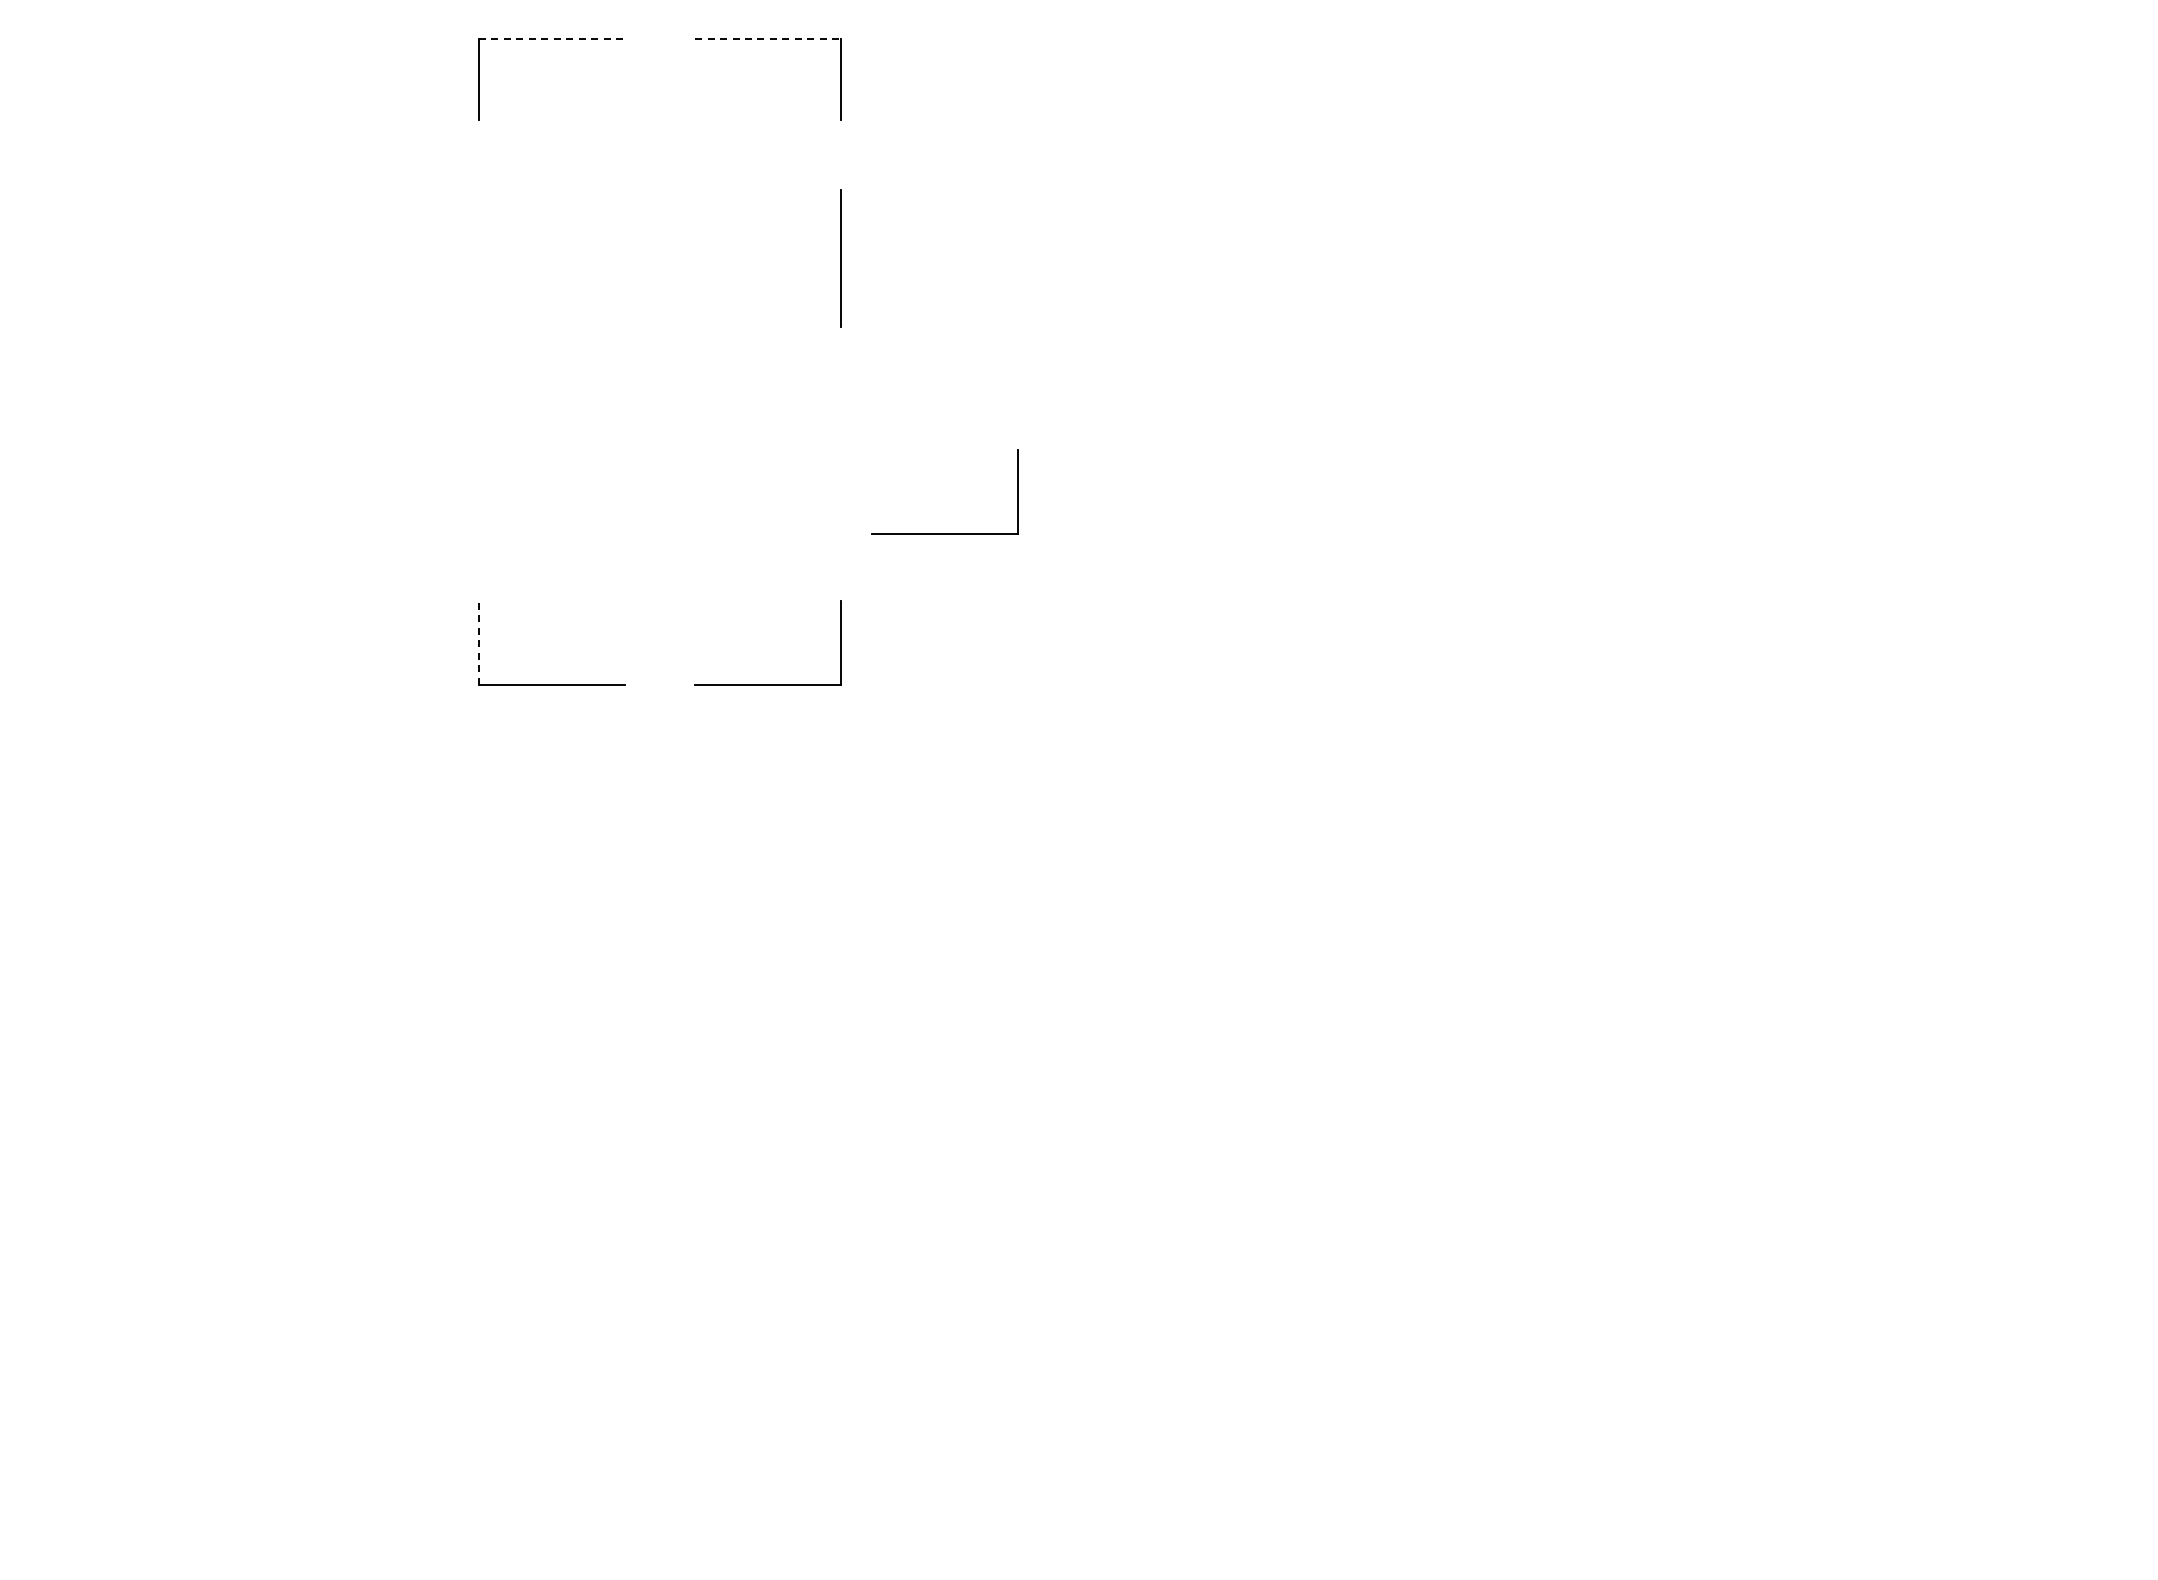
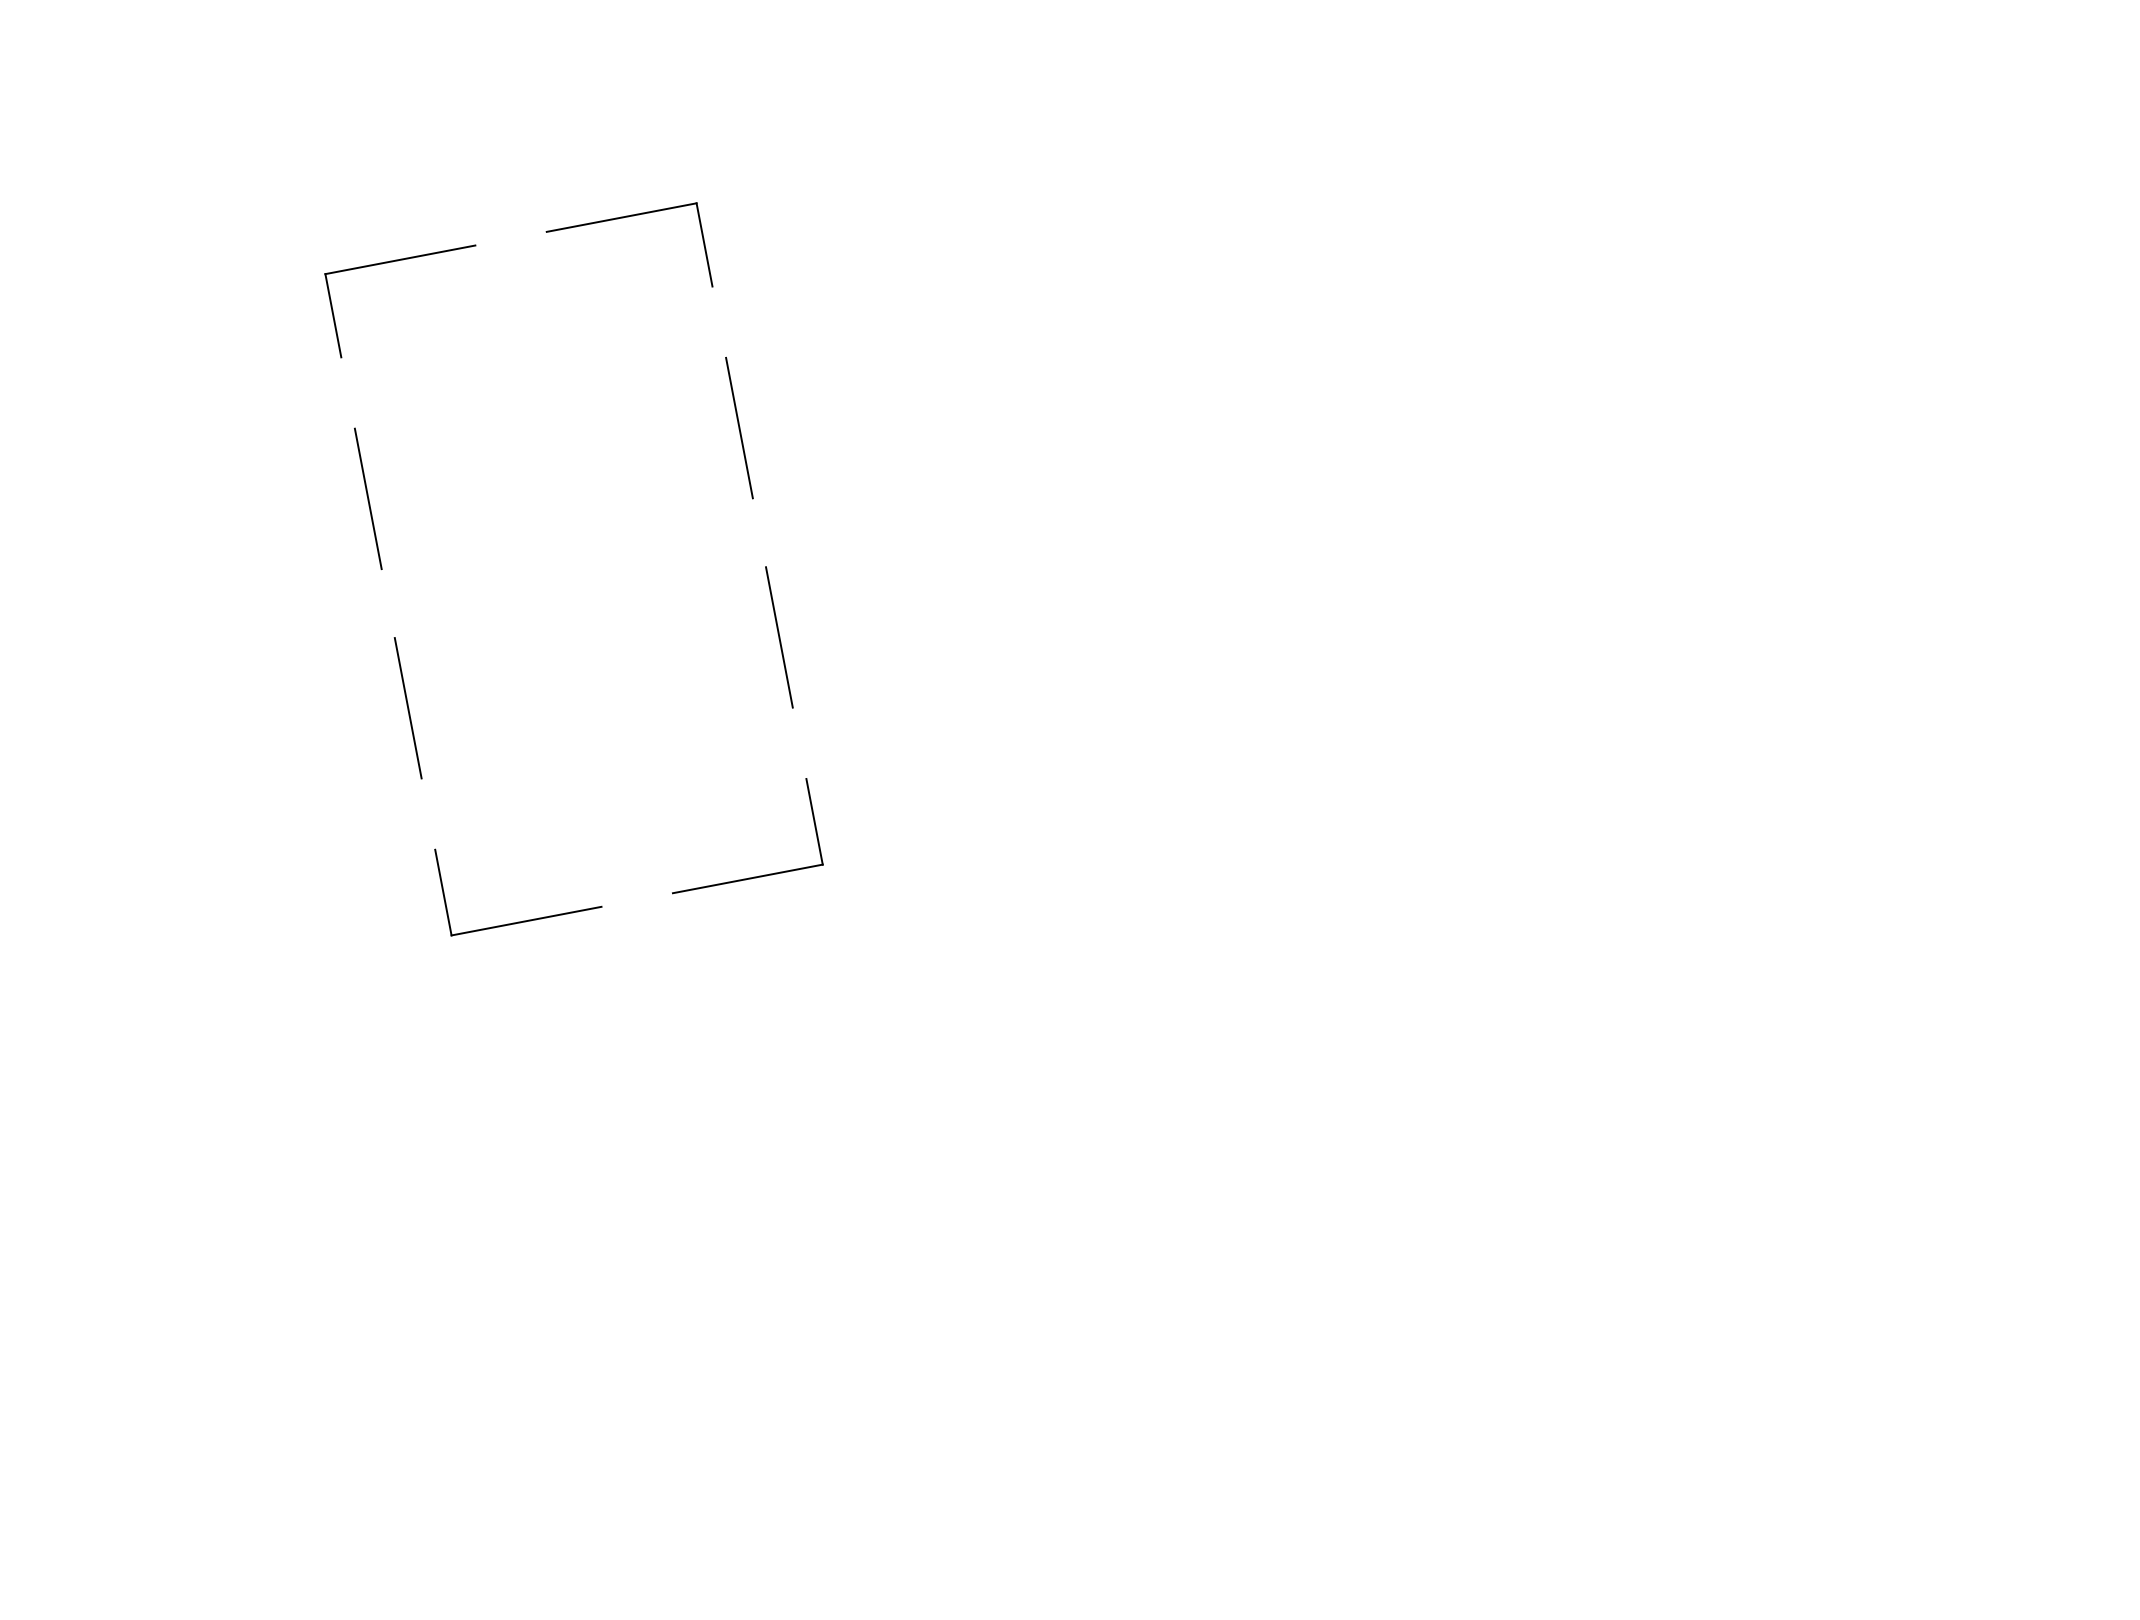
line: (552, 38) -> (400, 259), dashed -> solid
line: (768, 38) -> (621, 217), dashed -> solid
line: (478, 257) -> (367, 498), added
line: (478, 462) -> (407, 707), added
line: (841, 462) -> (779, 637), added
part: (944, 533) -> (898, 689), removed
line: (478, 643) -> (443, 893), dashed -> solid

